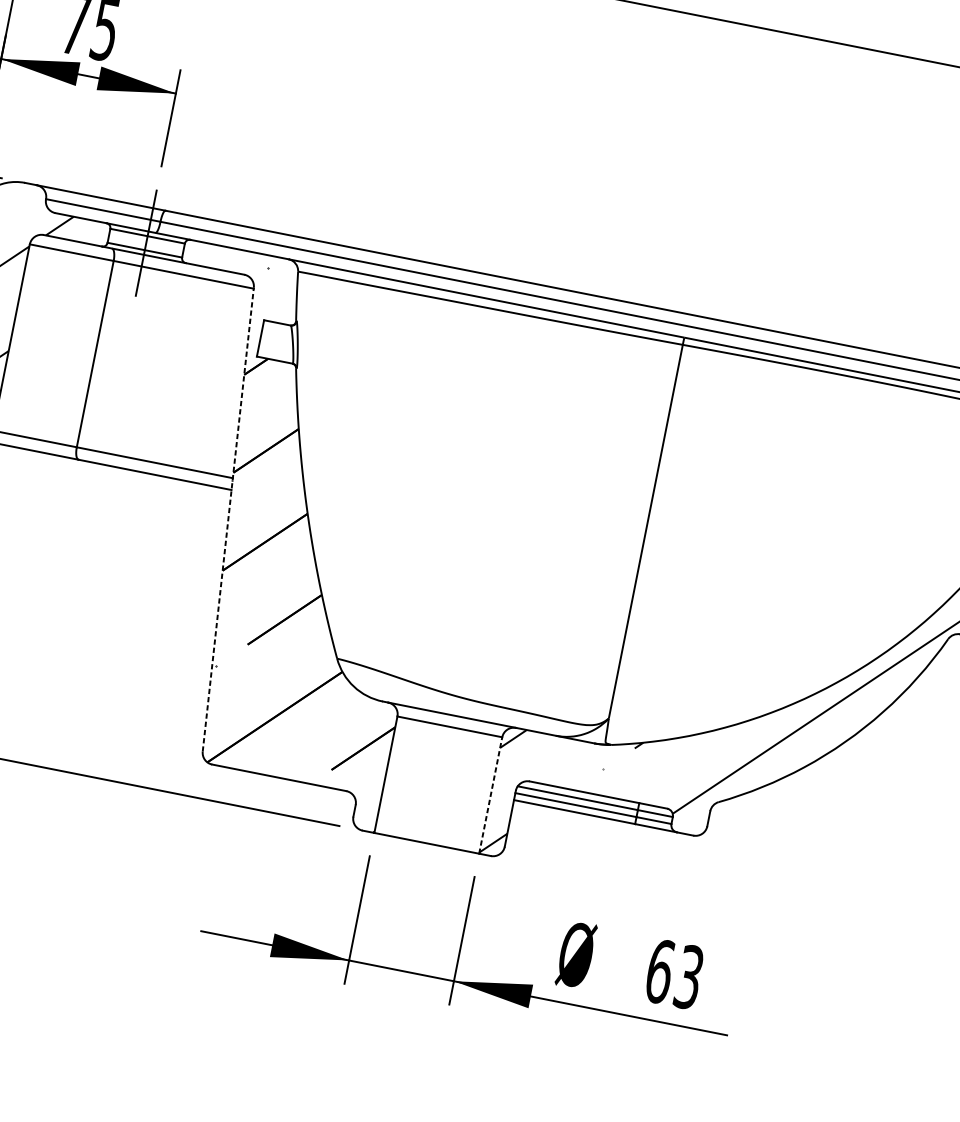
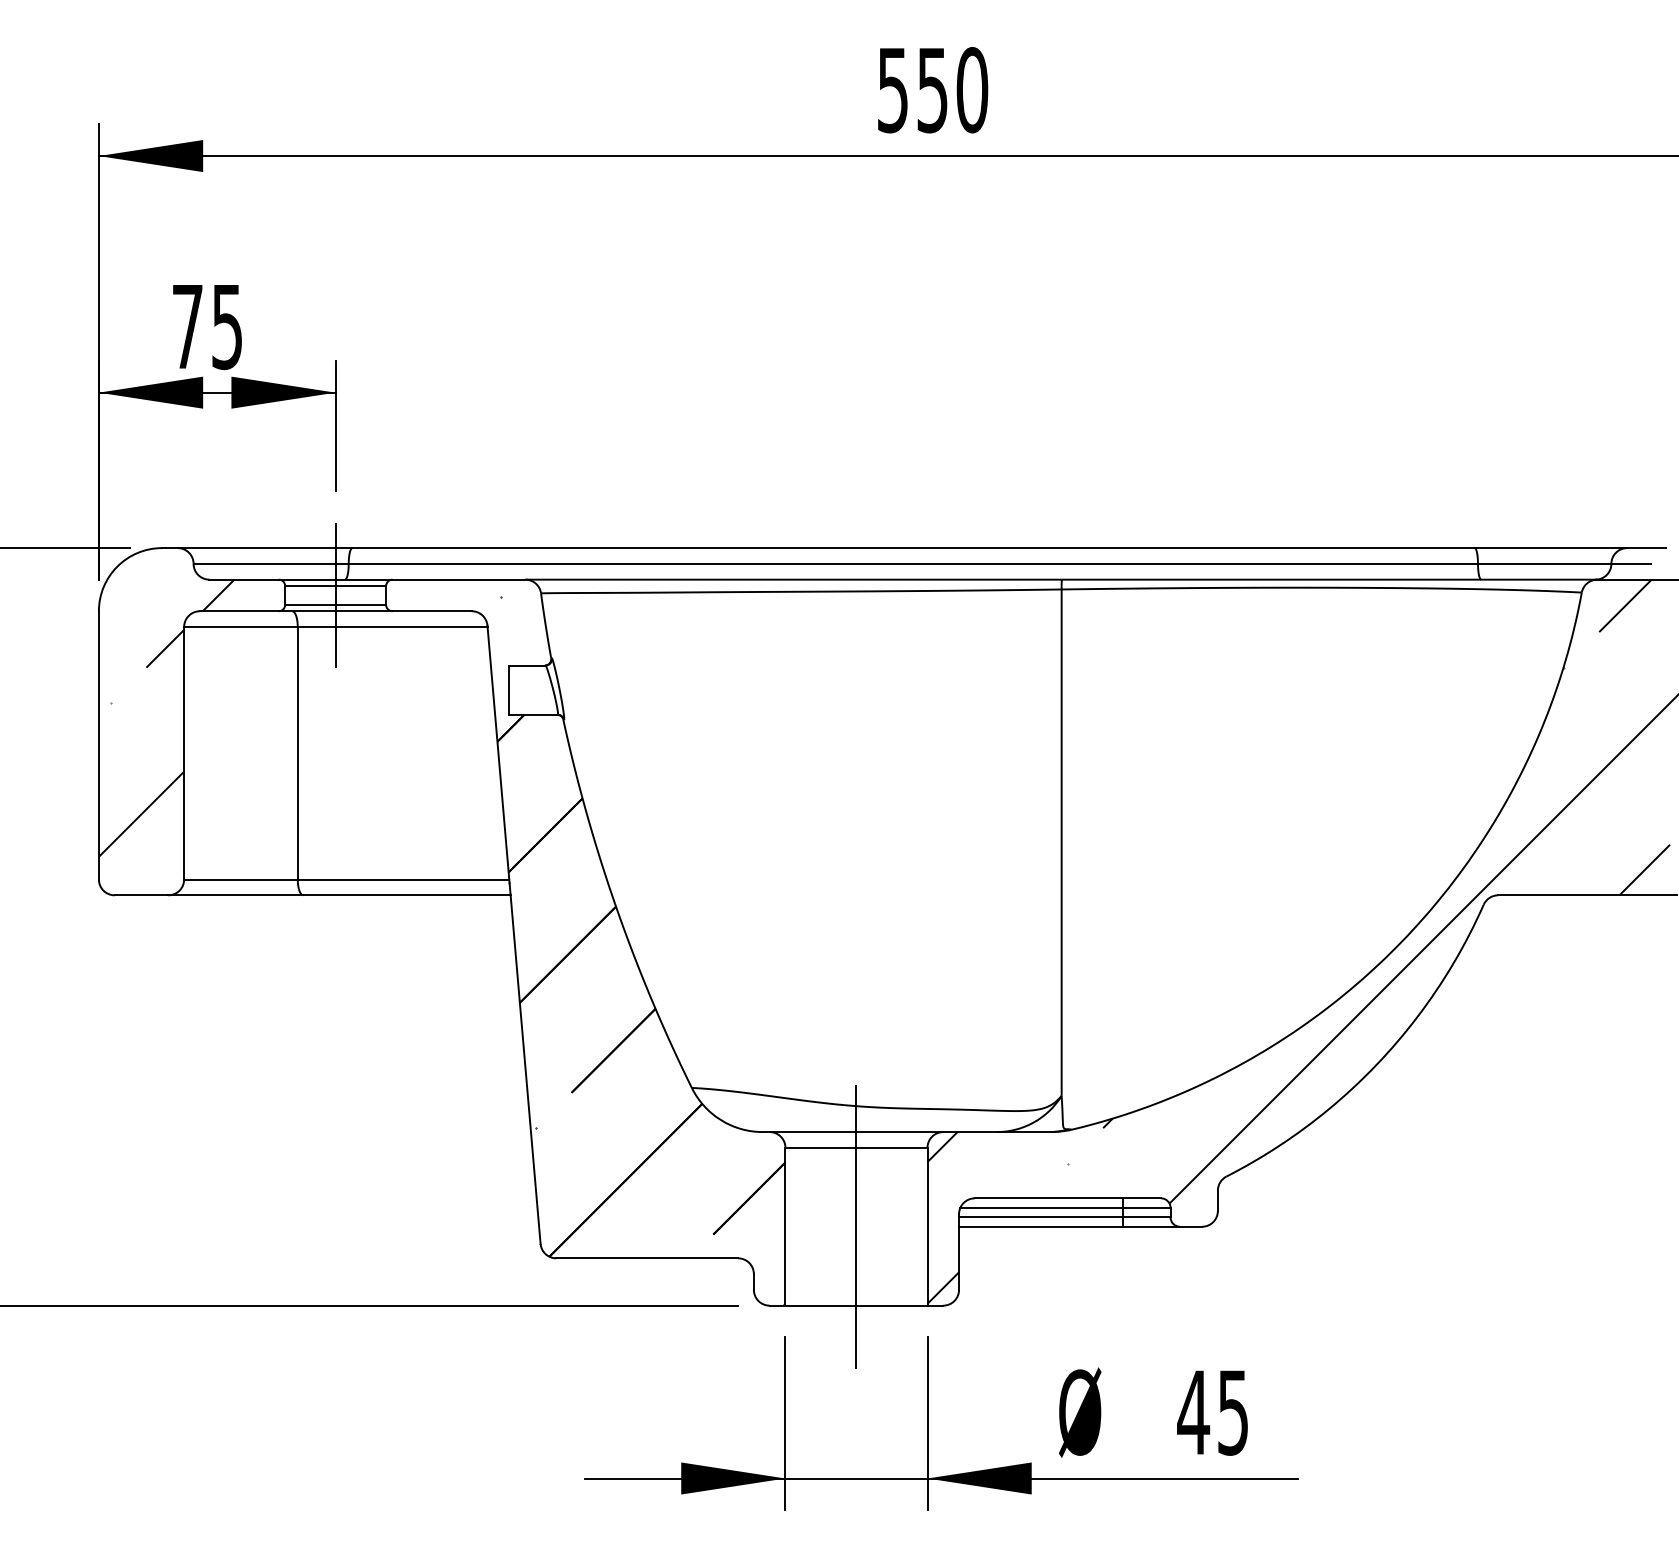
line: (227, 519) -> (513, 934), dashed -> solid
line: (438, 784) -> (856, 1226), added
line: (490, 795) -> (927, 1226), dashed -> solid
text: (673, 974) -> (1212, 1412), 63 -> 45

